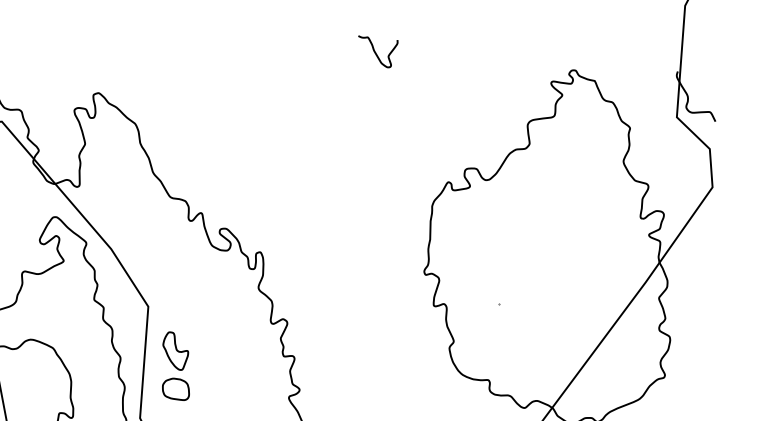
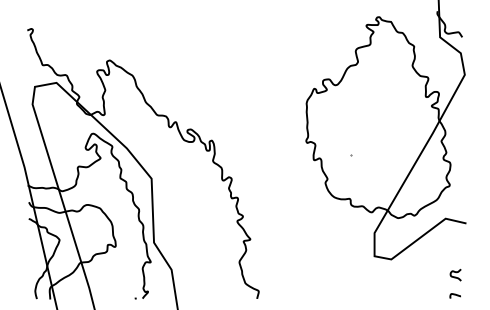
curve: (377, 52) -> (265, 19), removed
part: (176, 365) -> (171, 210), removed

